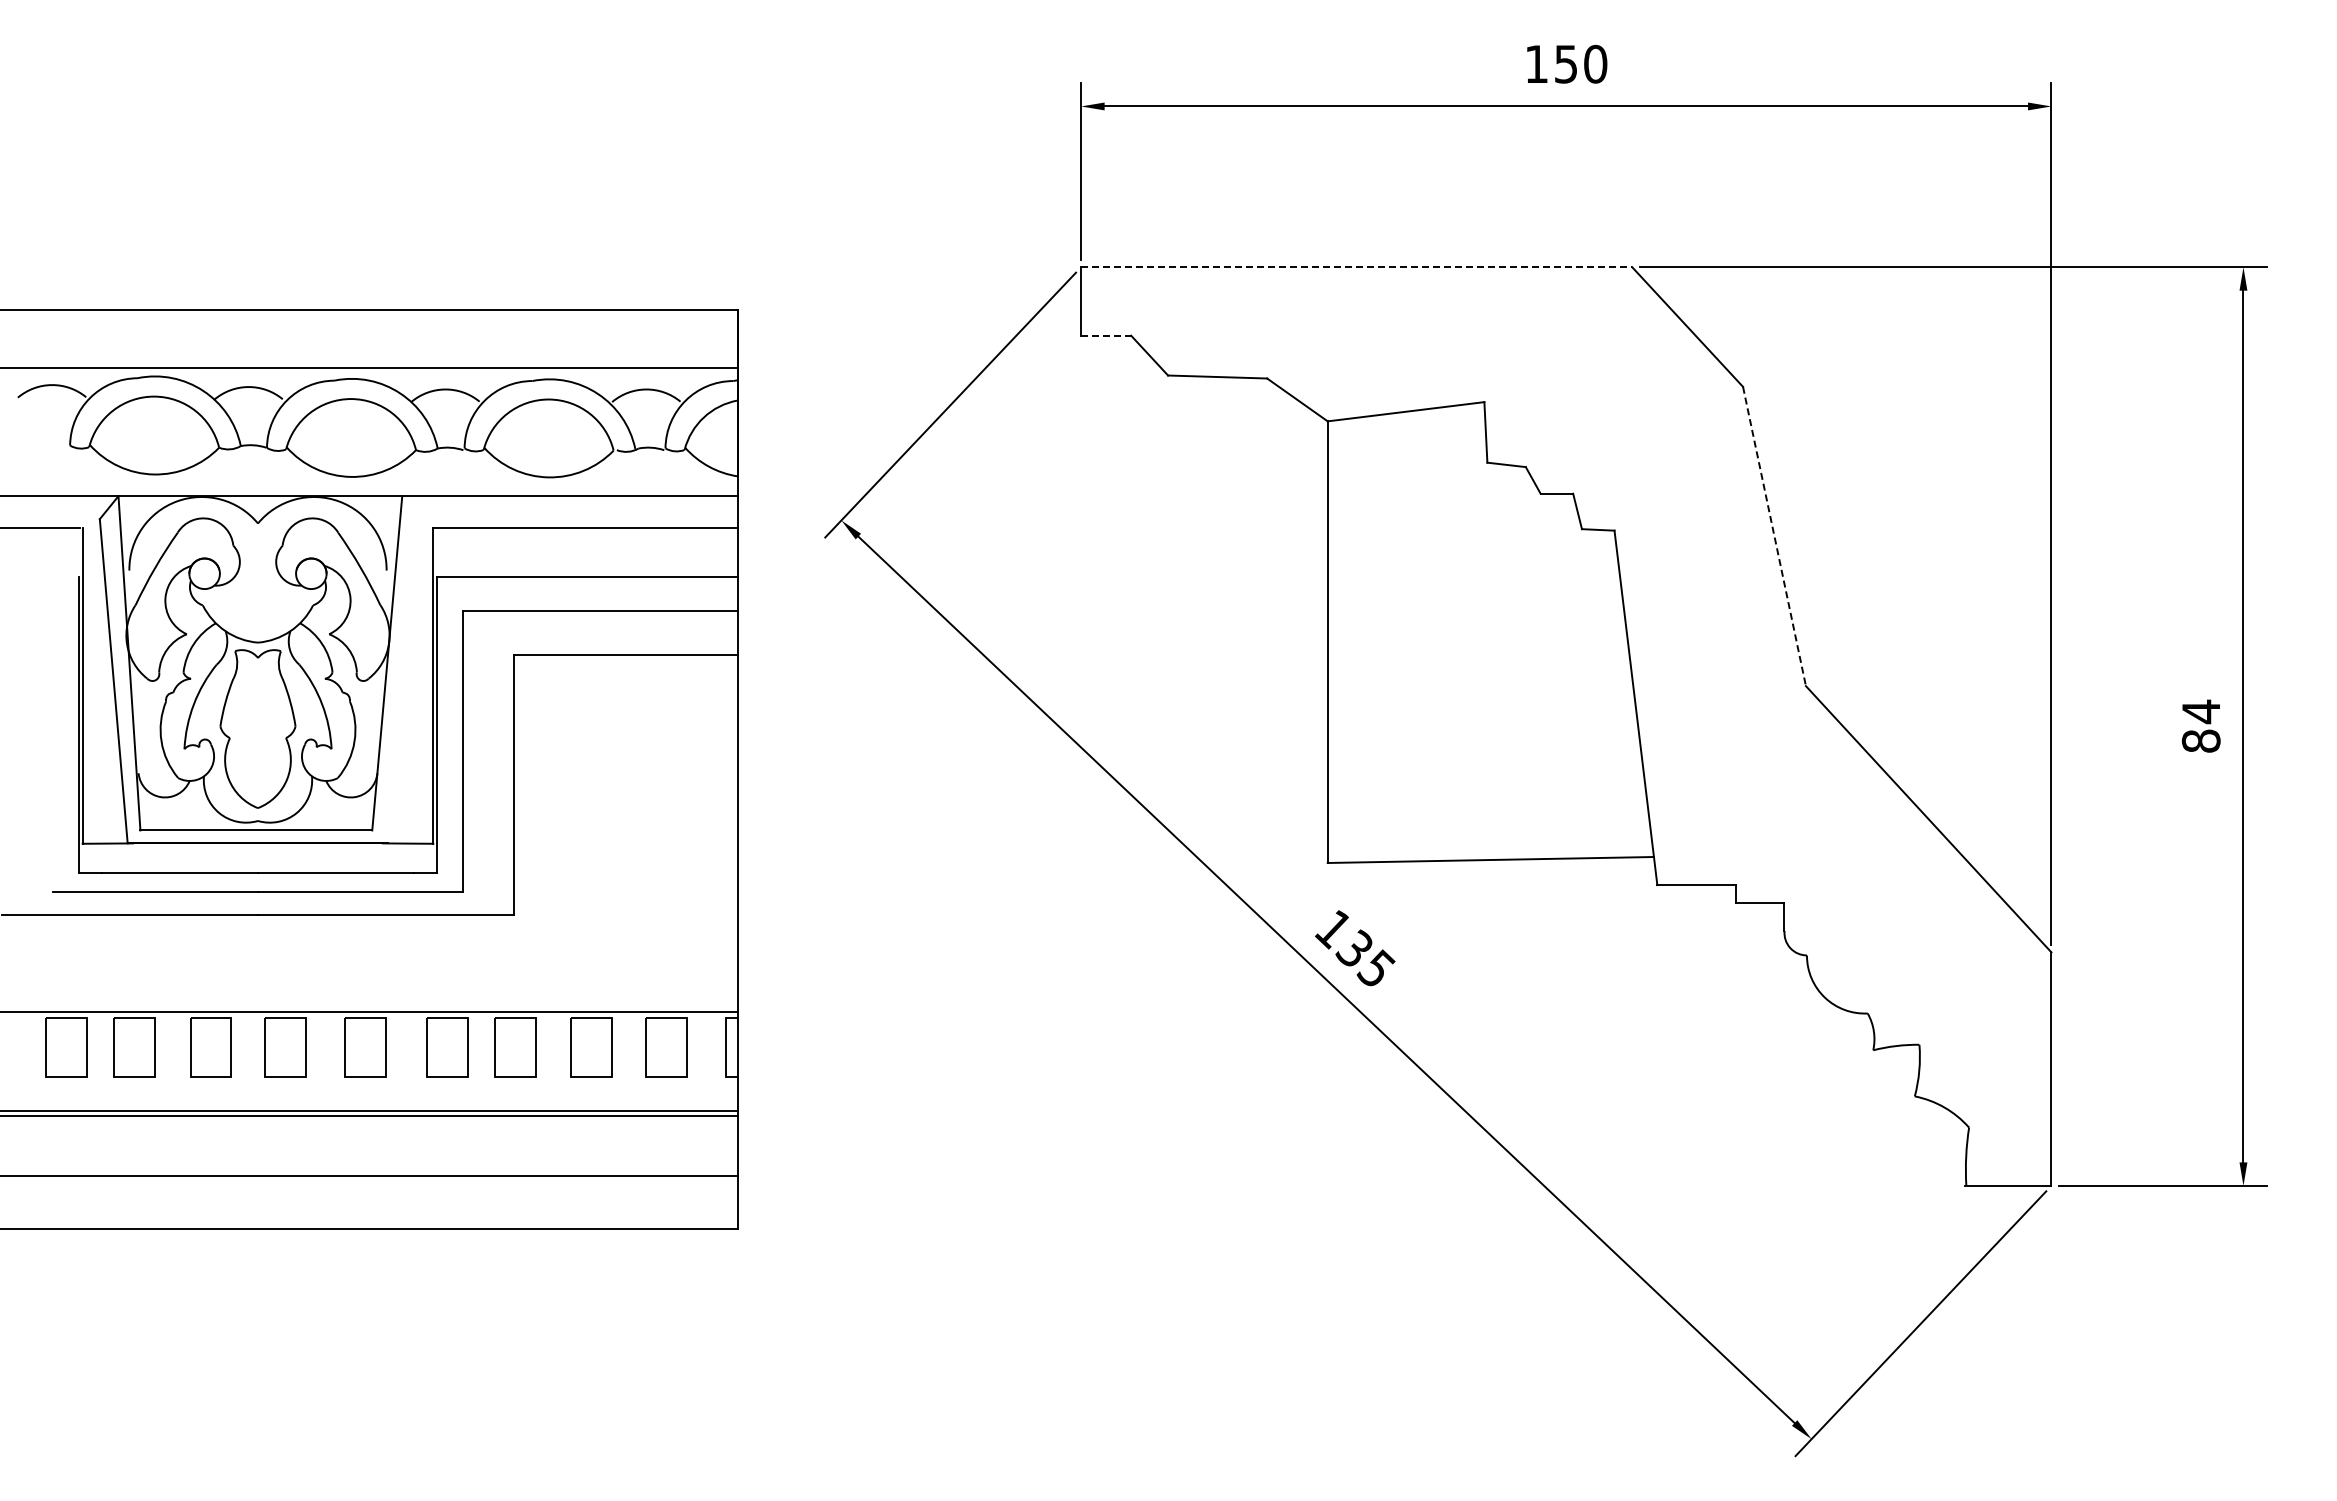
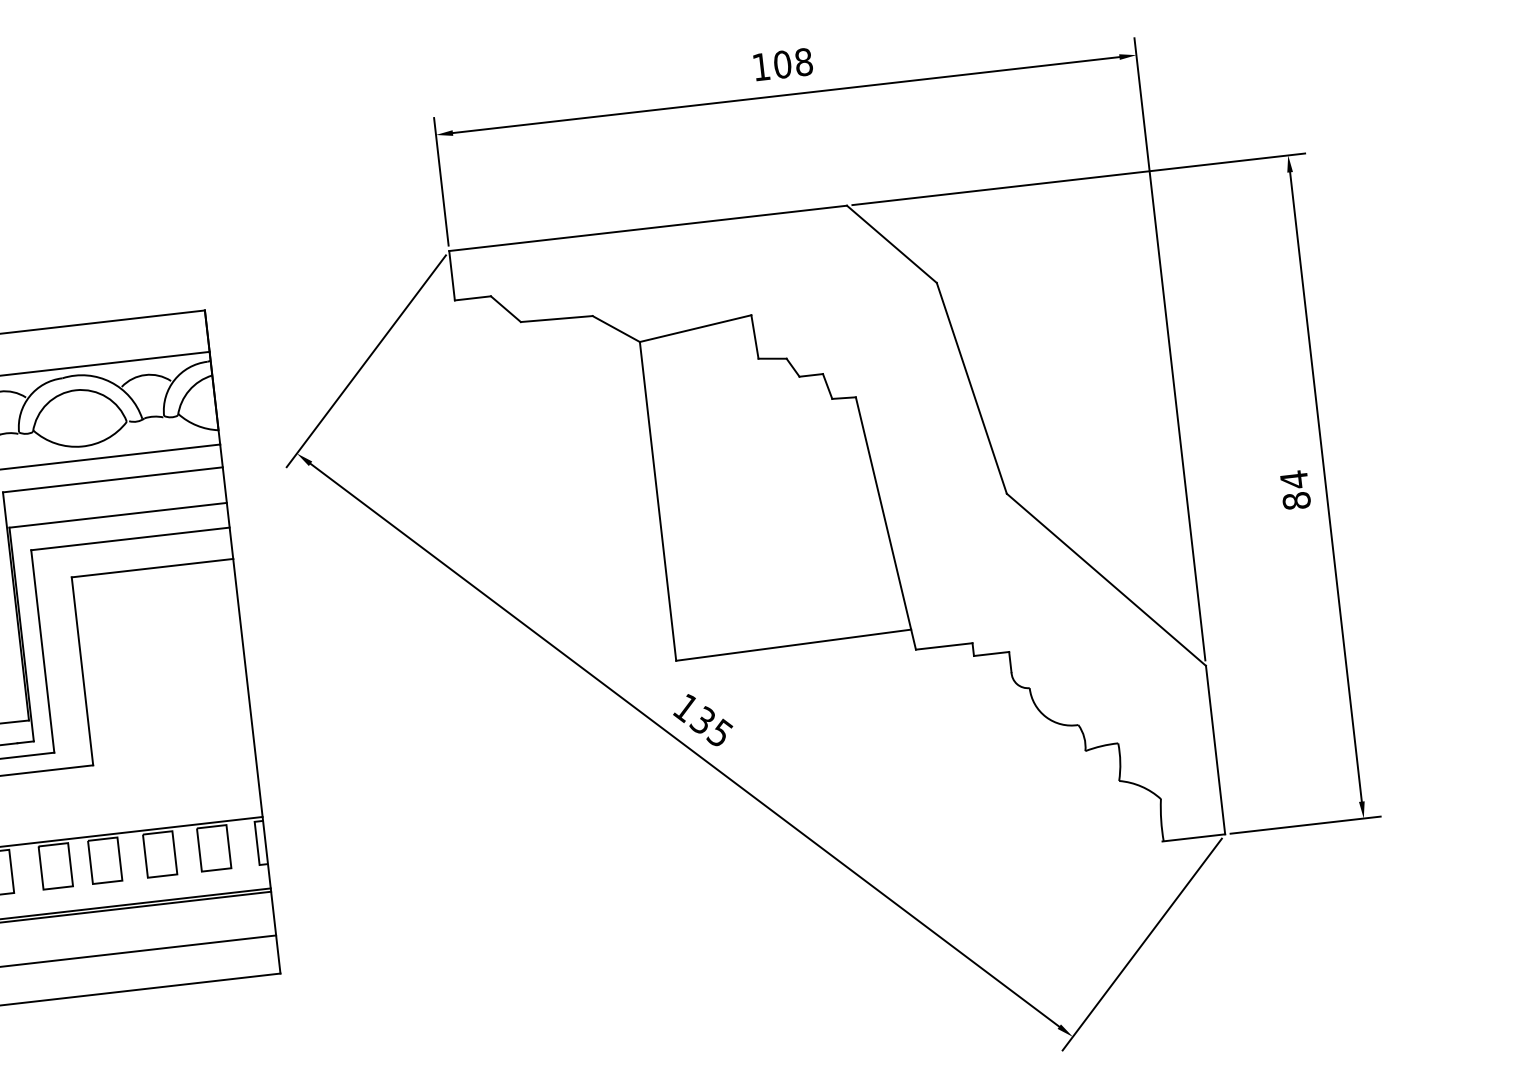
text: (1580, 63) -> (792, 62), 150 -> 108
line: (1356, 267) -> (647, 228), dashed -> solid
line: (1106, 335) -> (473, 298), dashed -> solid
line: (1774, 536) -> (971, 388), dashed -> solid

